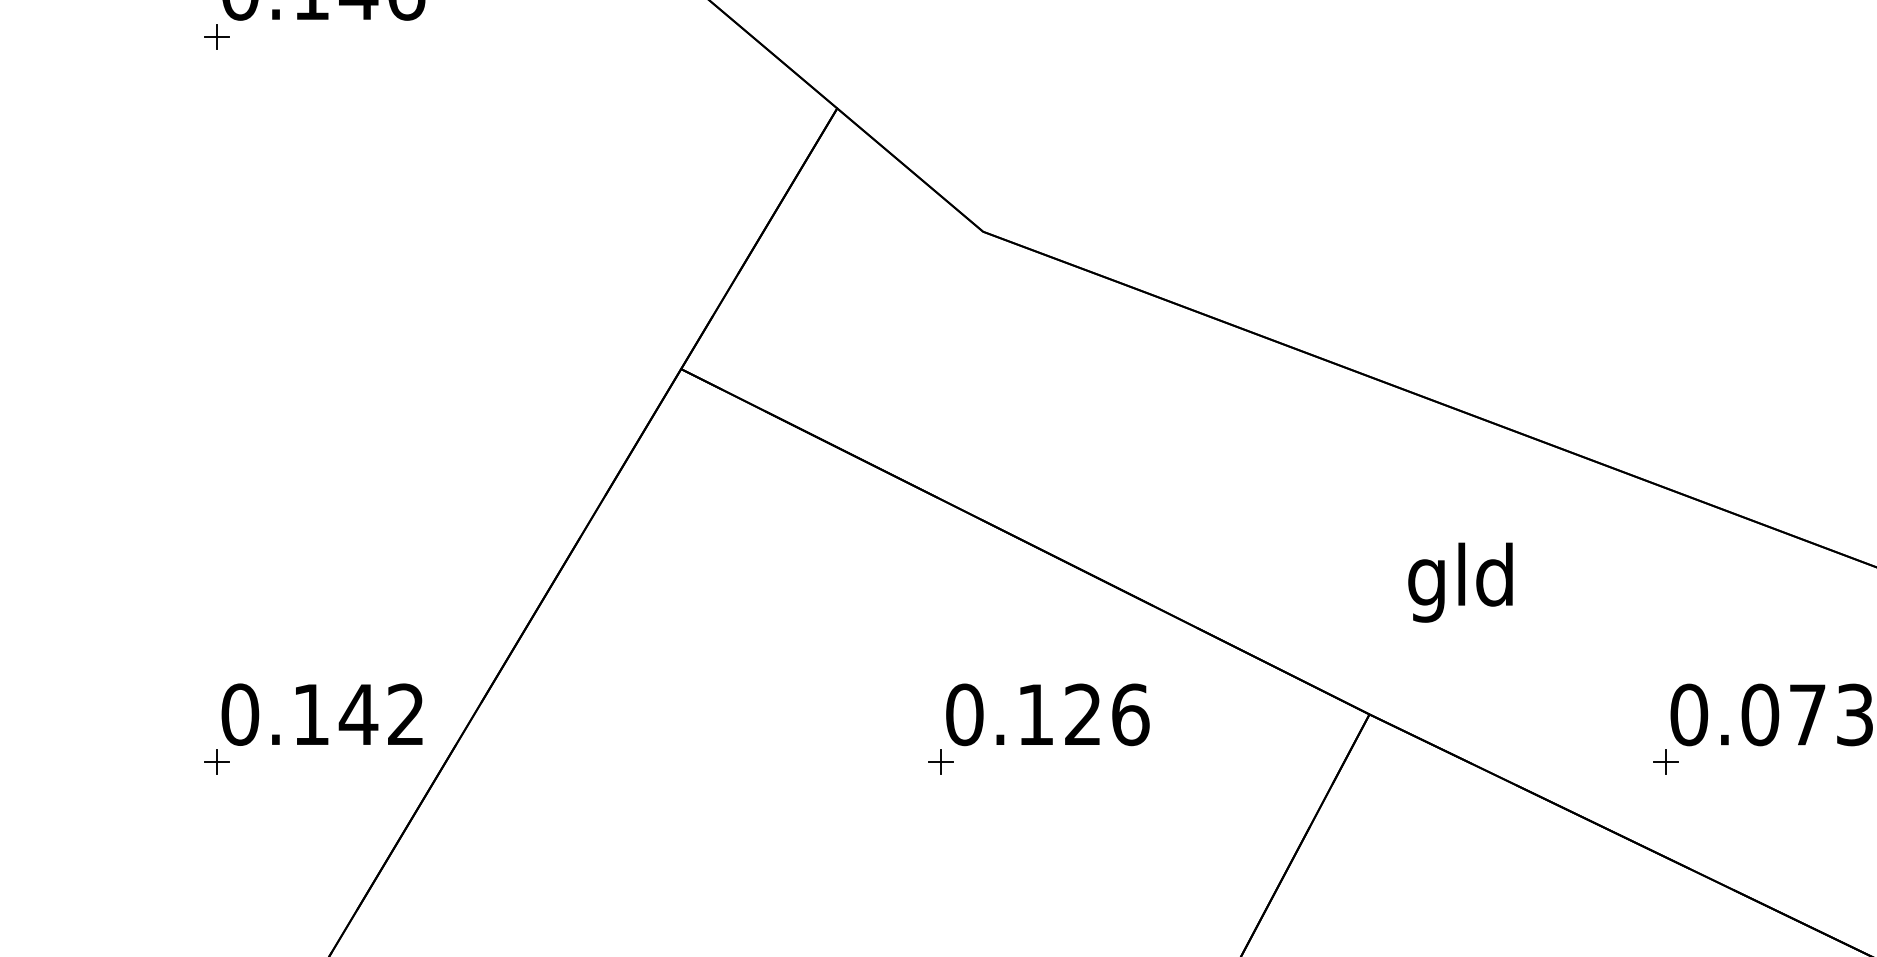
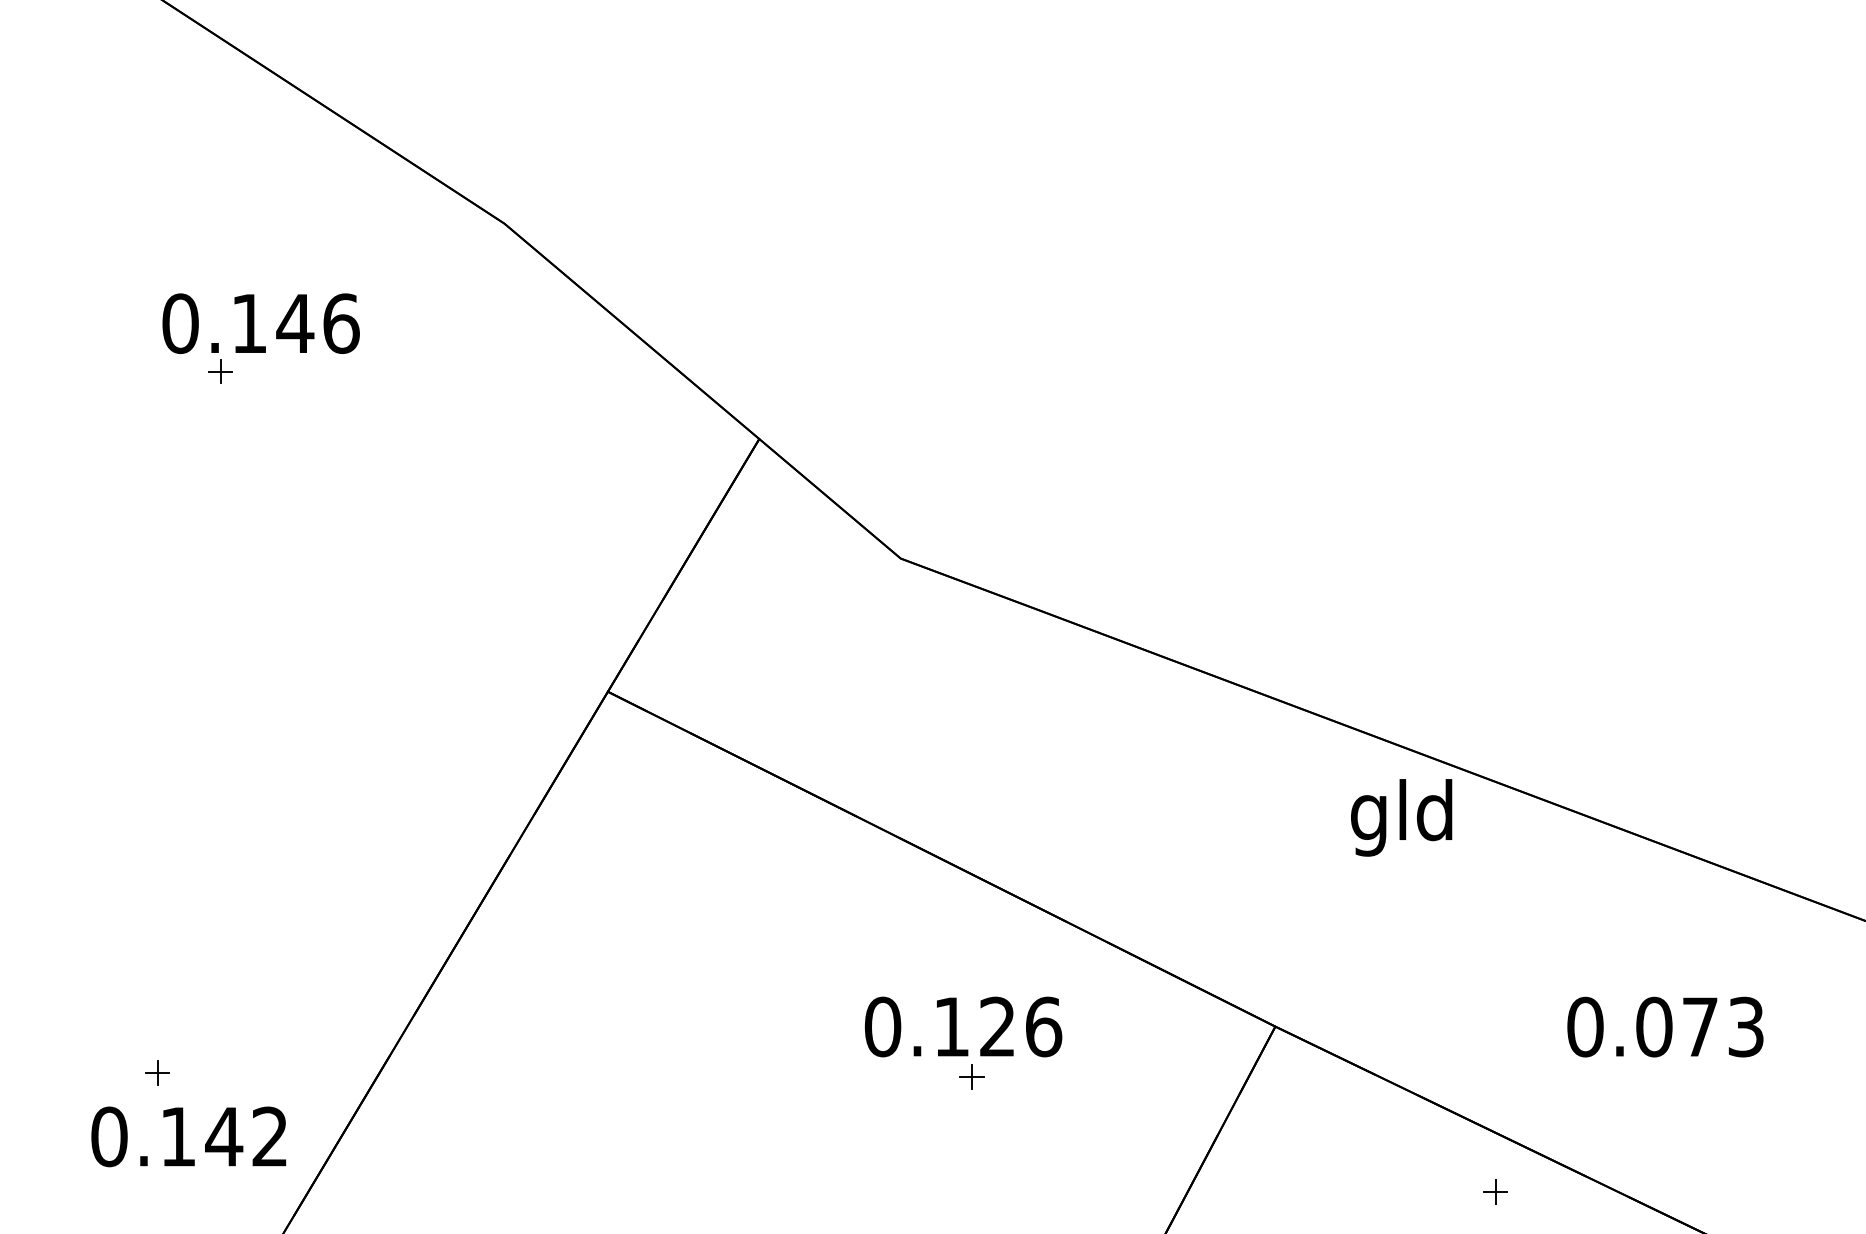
part: (216, 36) -> (220, 371), moved
text: (1460, 582) -> (1401, 817), moved
text: (321, 714) -> (188, 1136), moved
part: (940, 761) -> (971, 1076), moved
part: (1665, 761) -> (1495, 1191), moved

